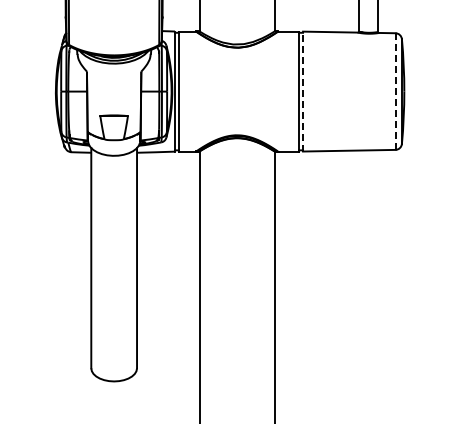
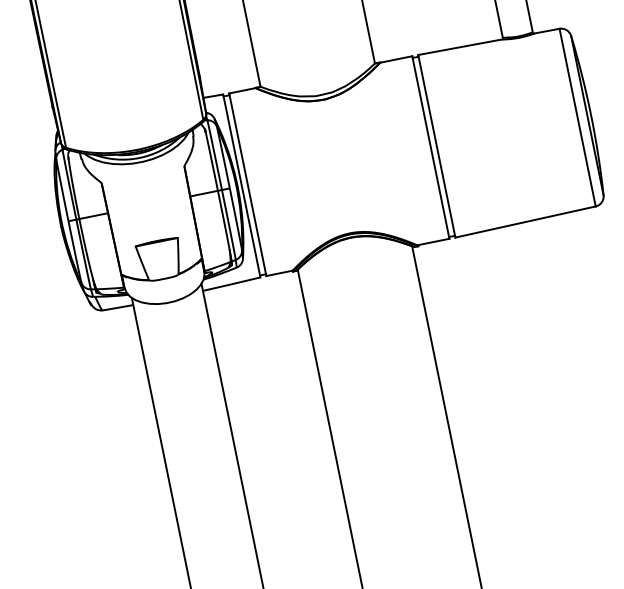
line: (303, 91) -> (437, 146), dashed -> solid
line: (395, 91) -> (577, 117), dashed -> solid

